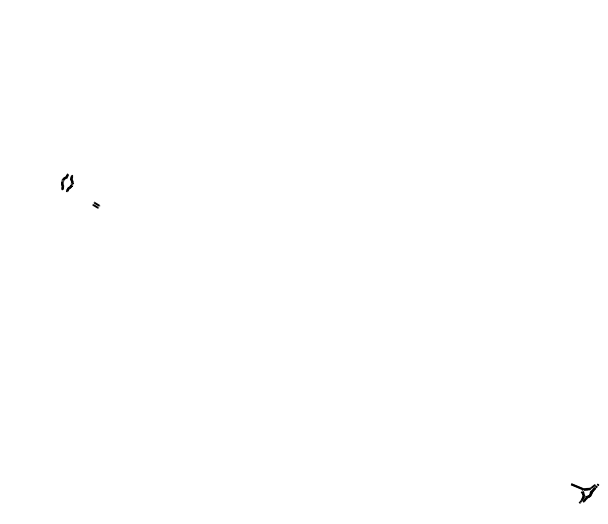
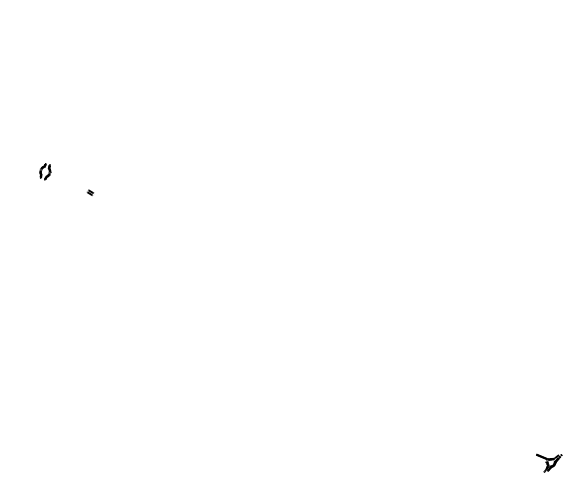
part: (67, 182) -> (45, 171), moved

